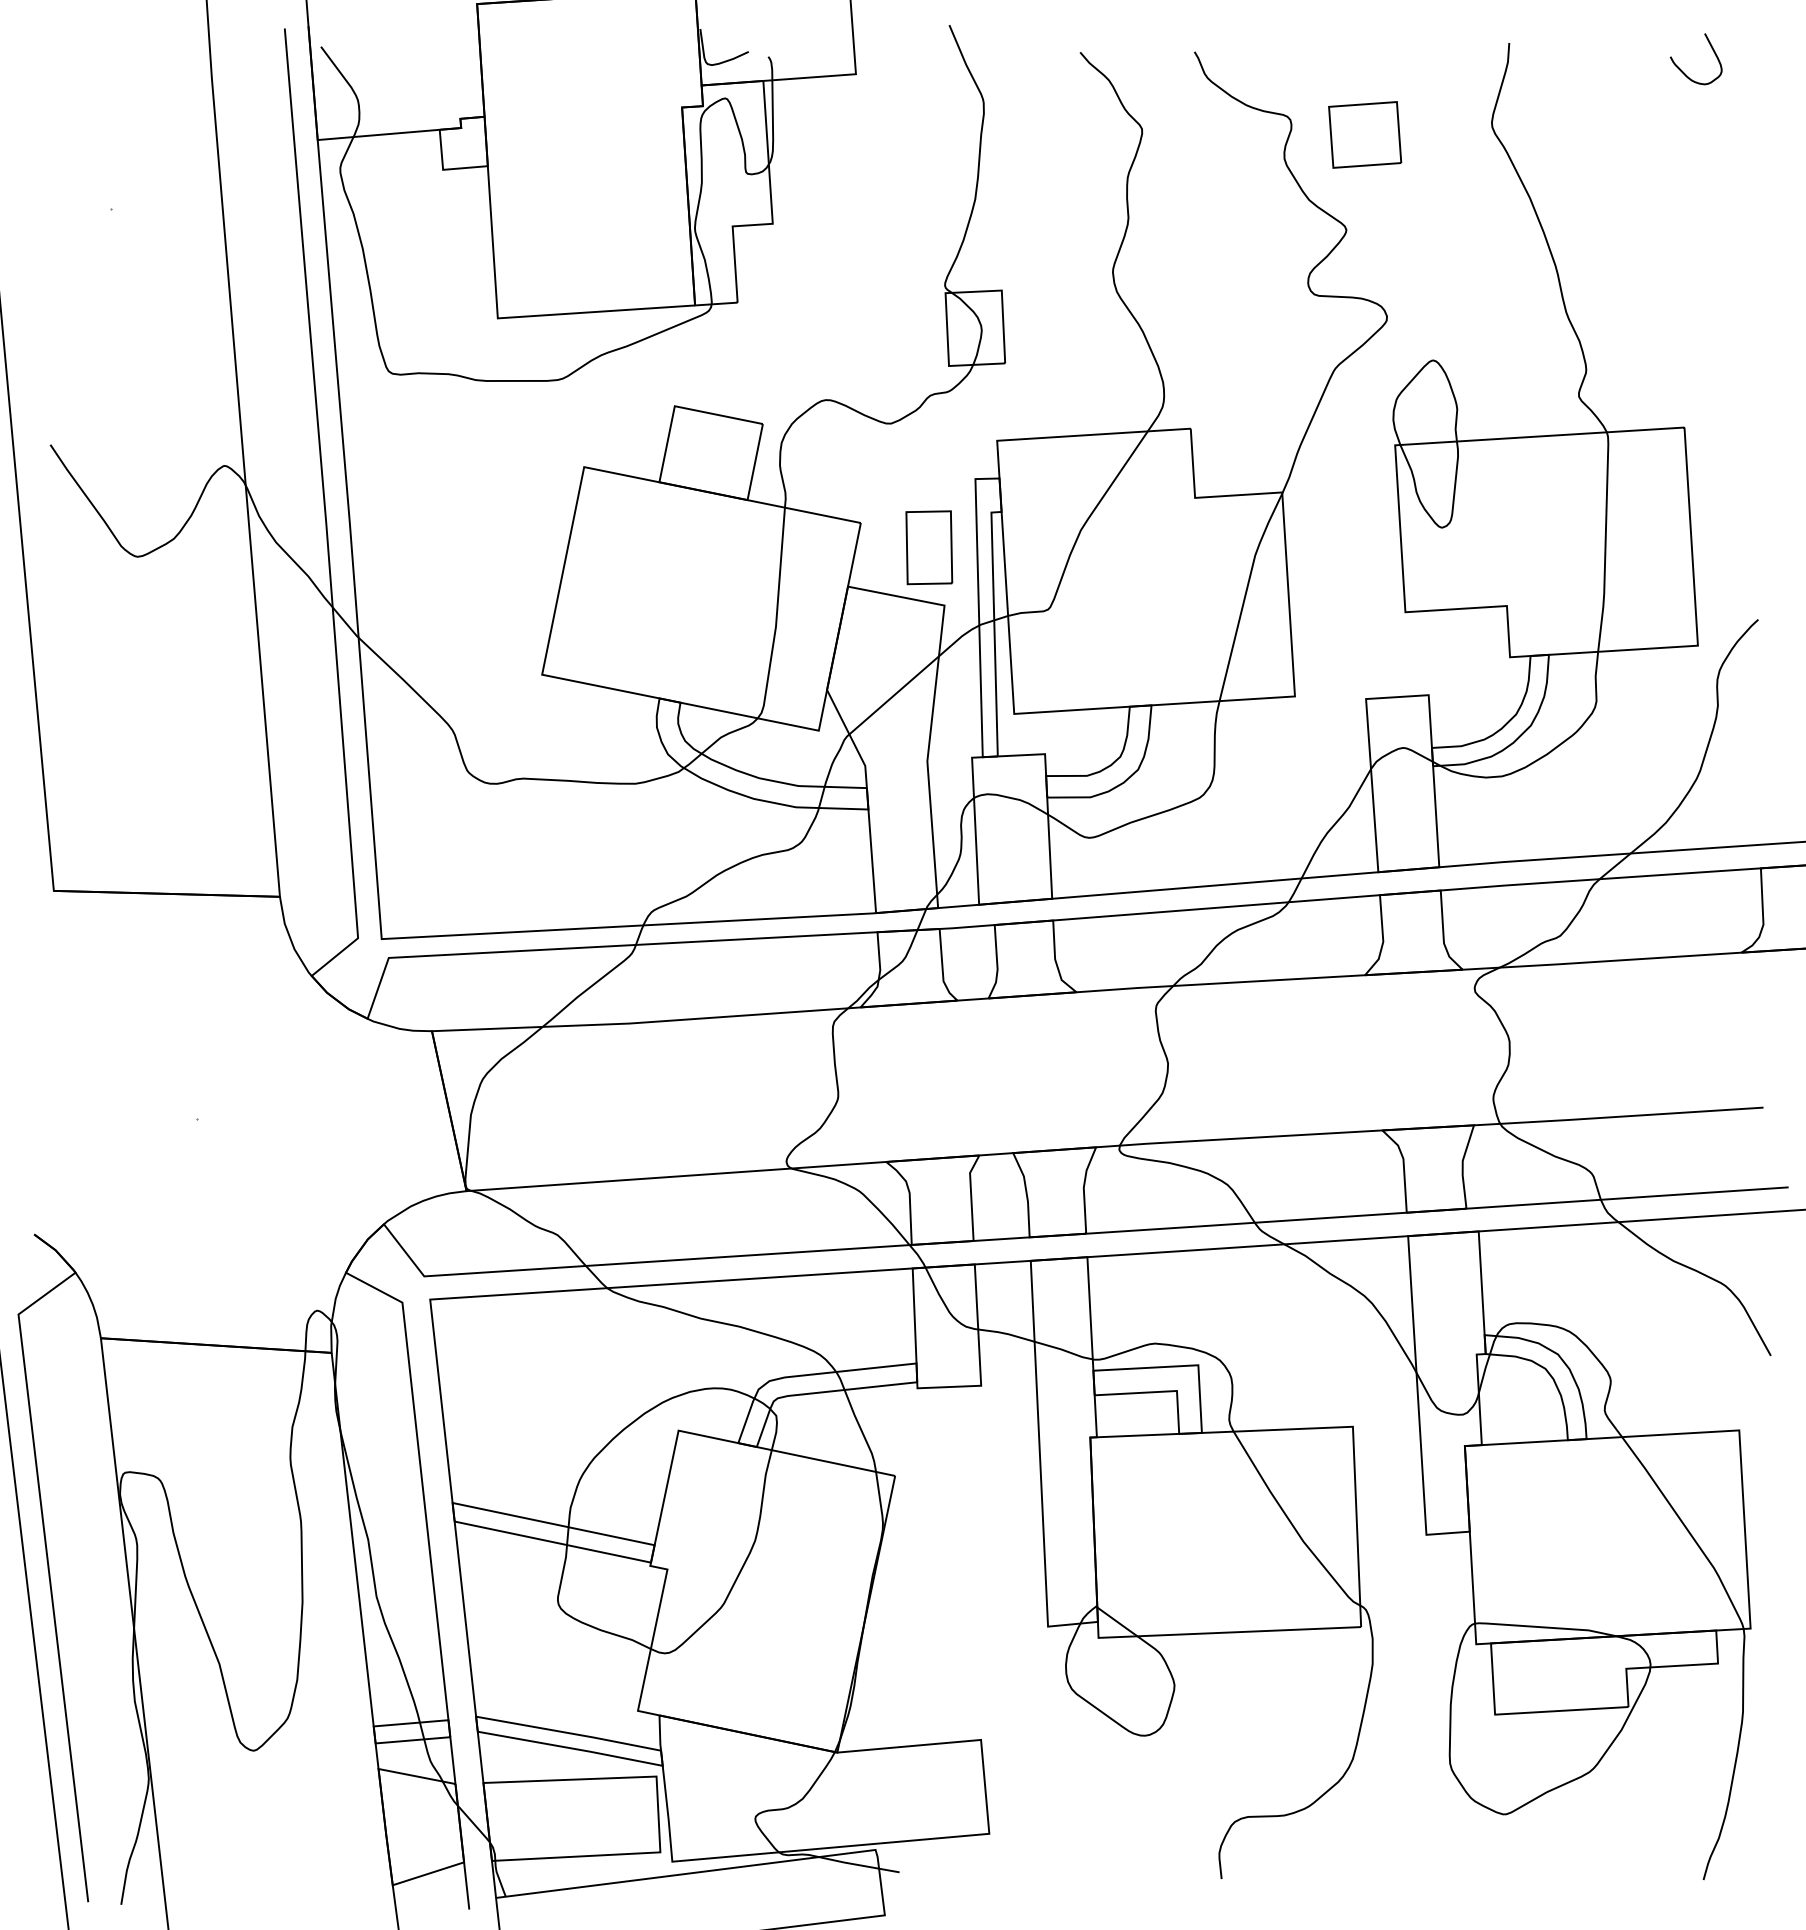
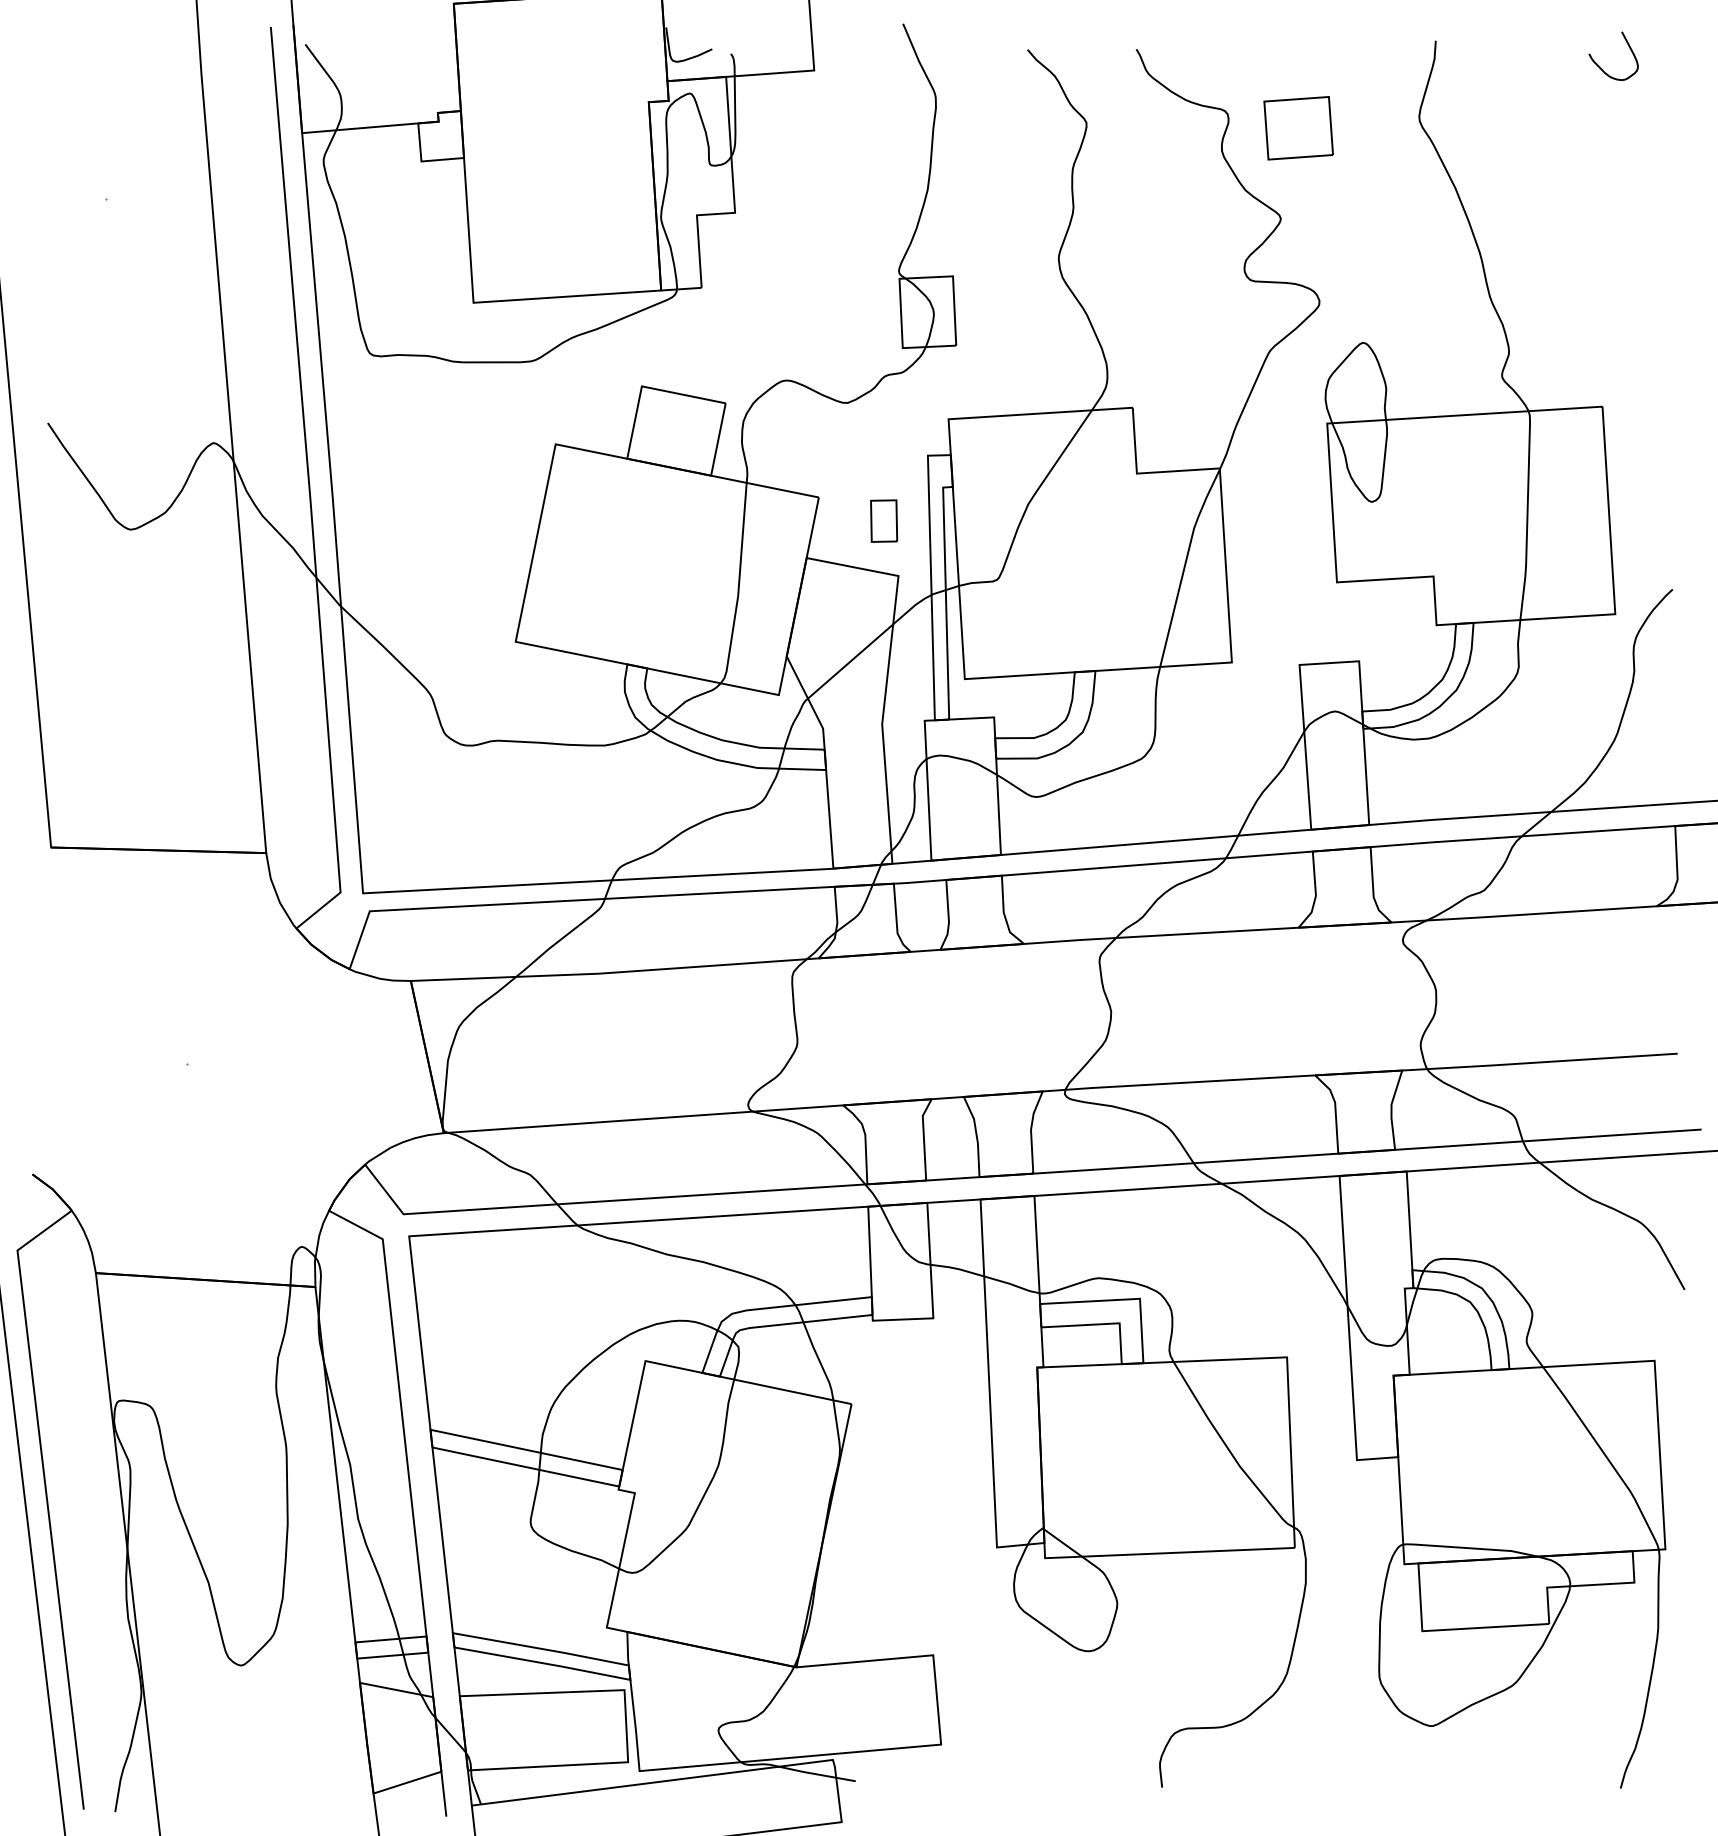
part: (929, 547) -> (884, 520), size x0.6

